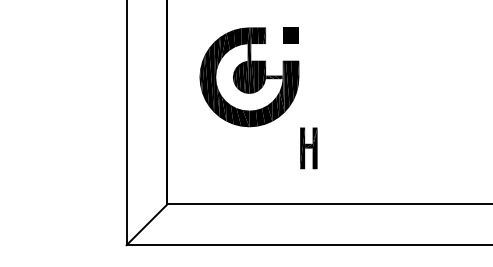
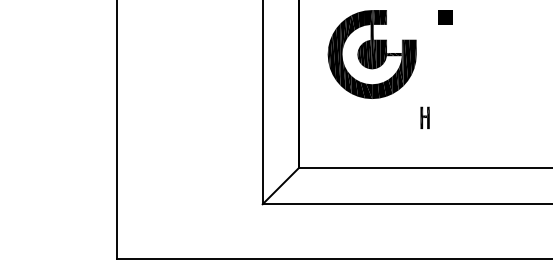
part: (291, 35) -> (445, 17), moved
part: (308, 147) -> (424, 117), size x0.6

